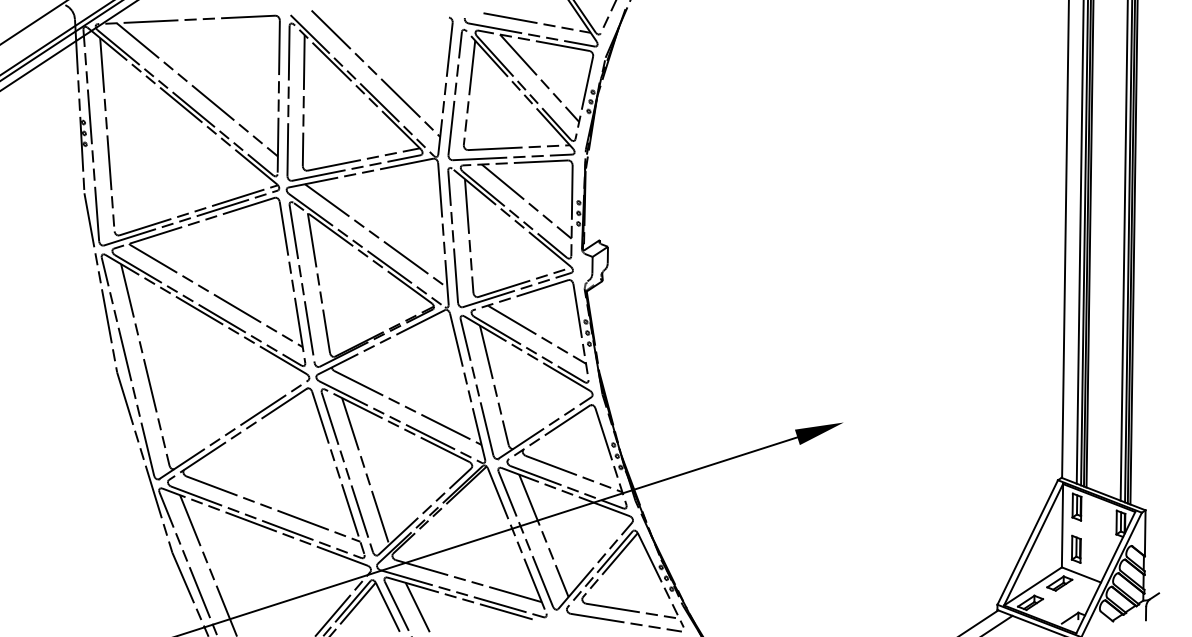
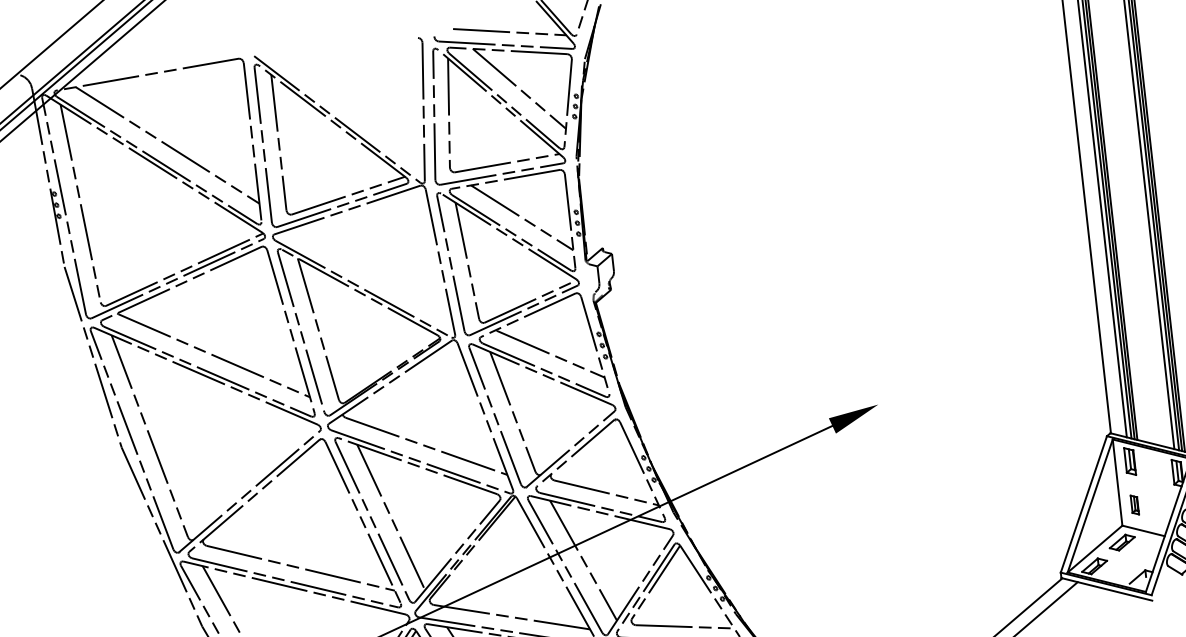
line: (375, 73) -> (349, 105), removed
line: (376, 235) -> (371, 272), removed
part: (1075, 548) -> (1133, 504), size x0.7

